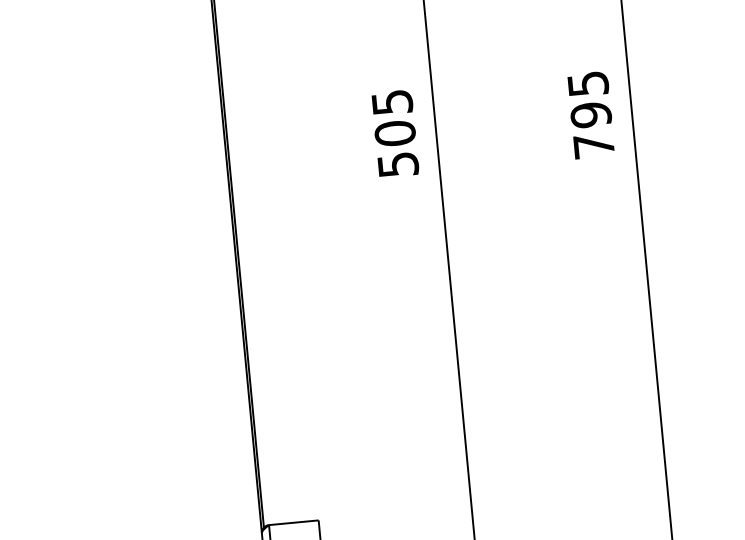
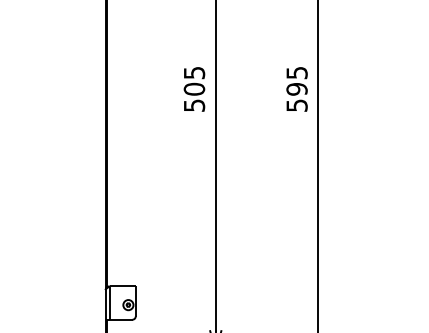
text: (592, 146) -> (296, 105), 795 -> 595

